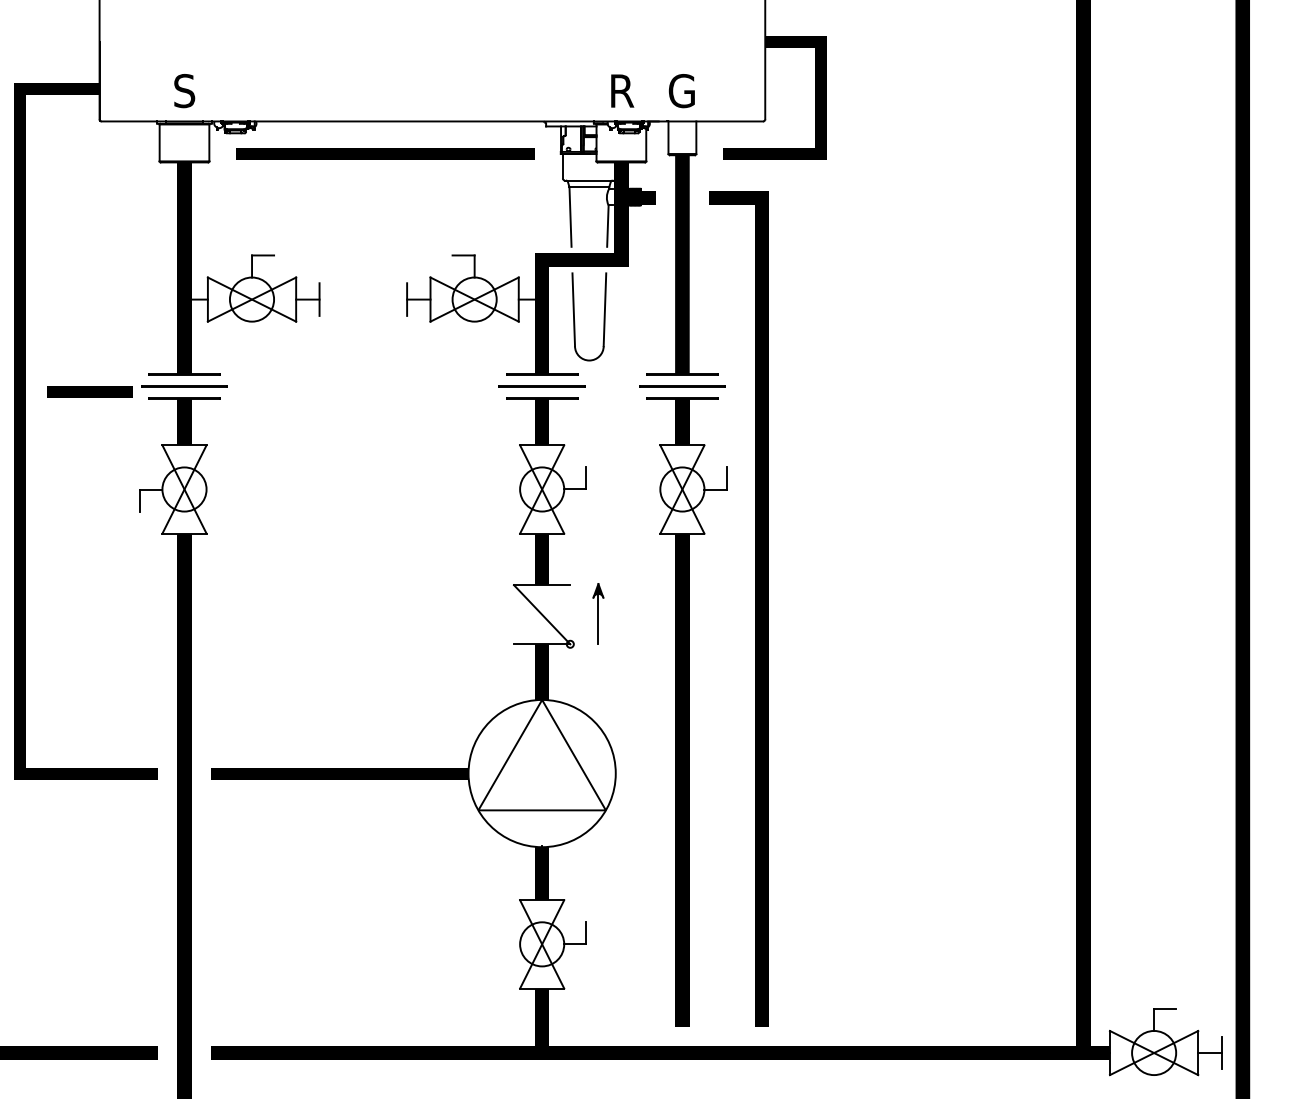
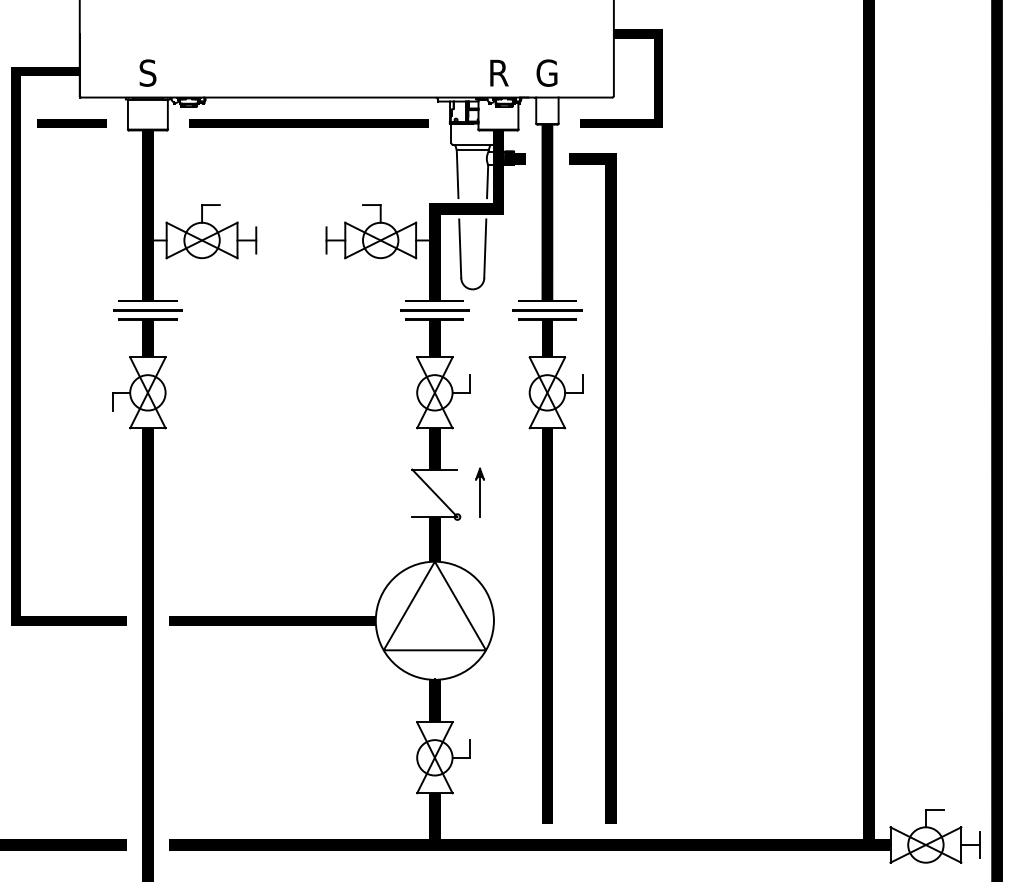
line: (89, 391) -> (71, 123), moved

